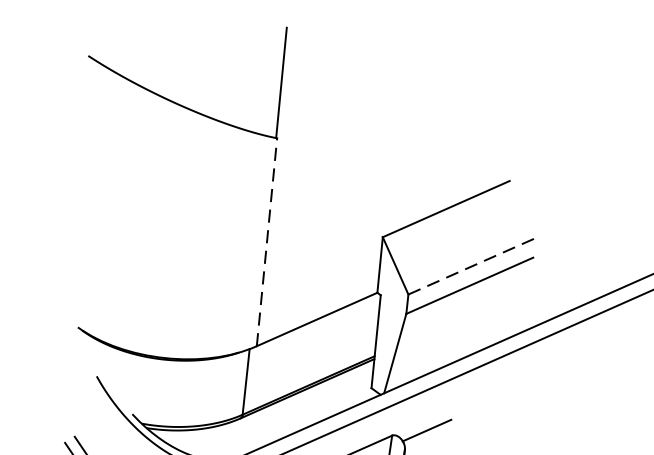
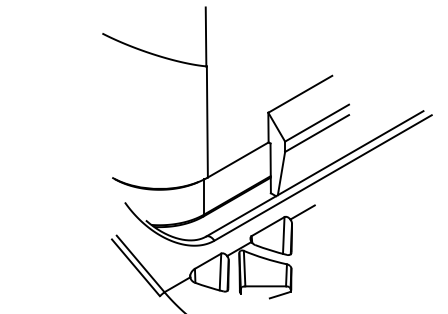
line: (267, 241) -> (207, 121), dashed -> solid
line: (472, 267) -> (317, 123), dashed -> solid

